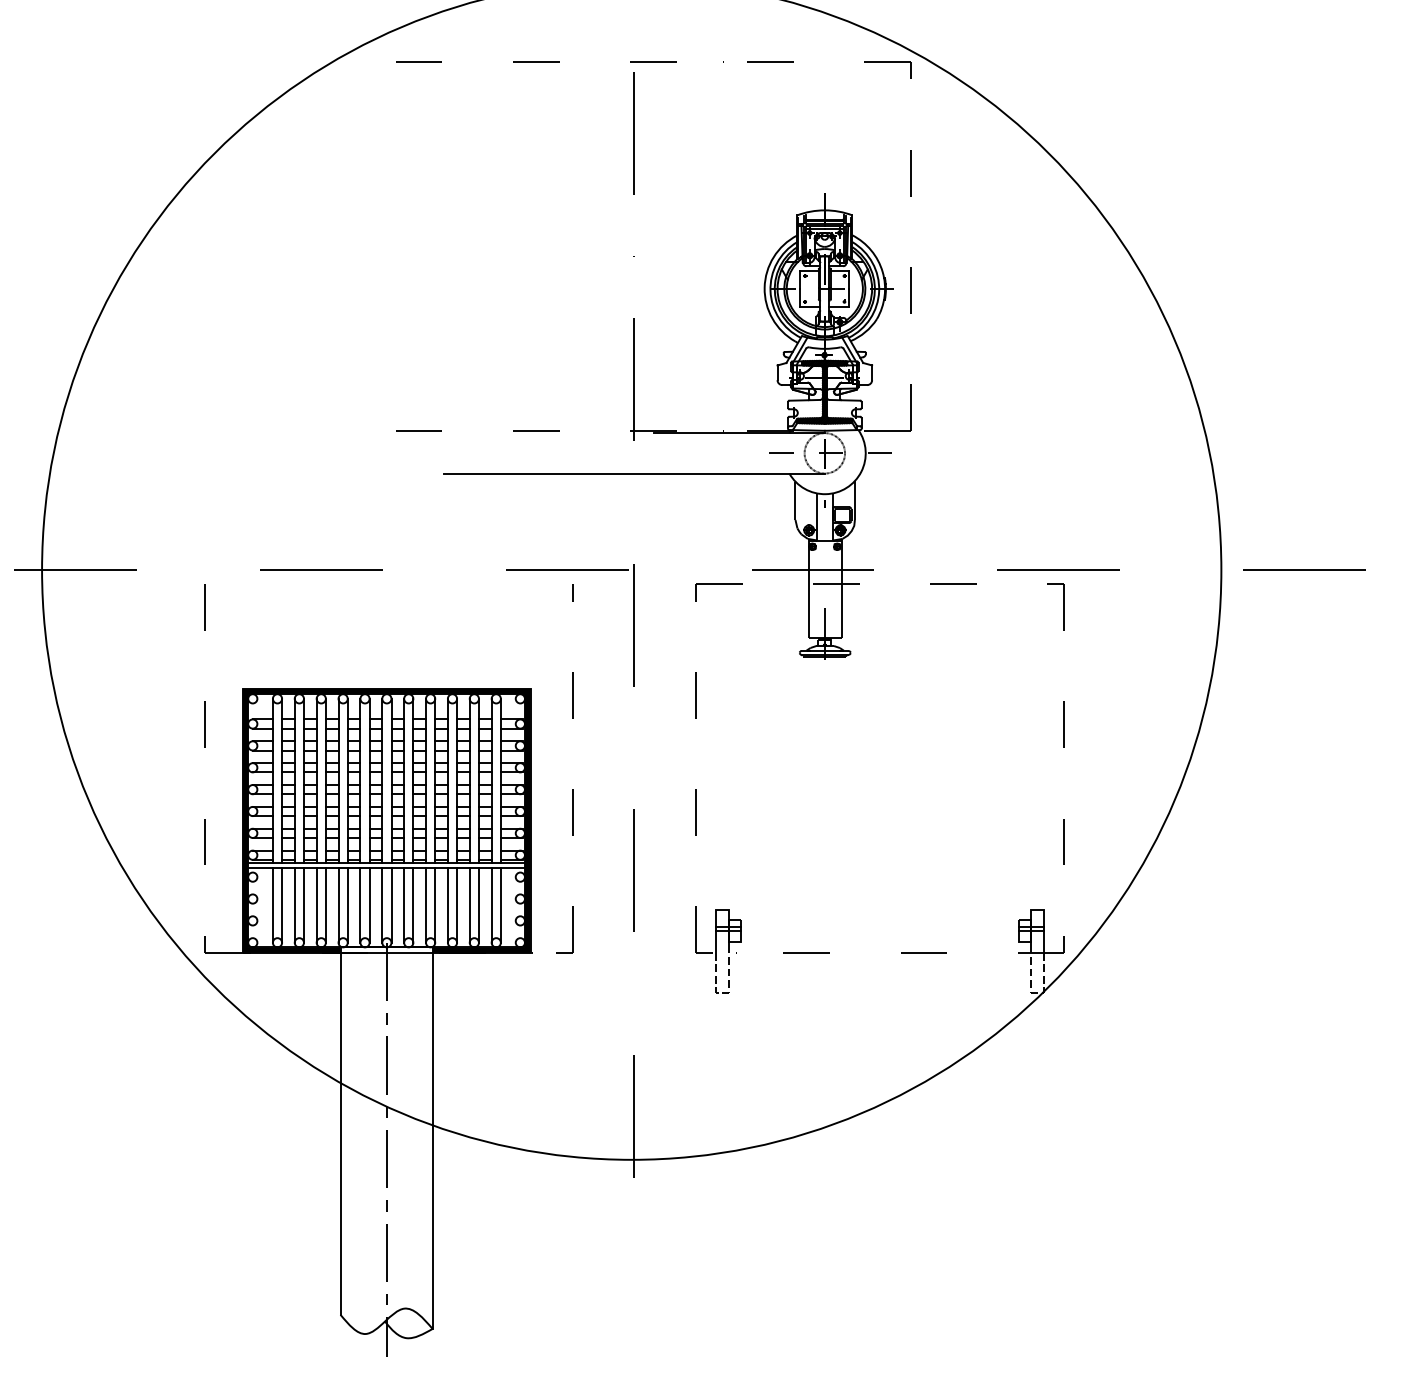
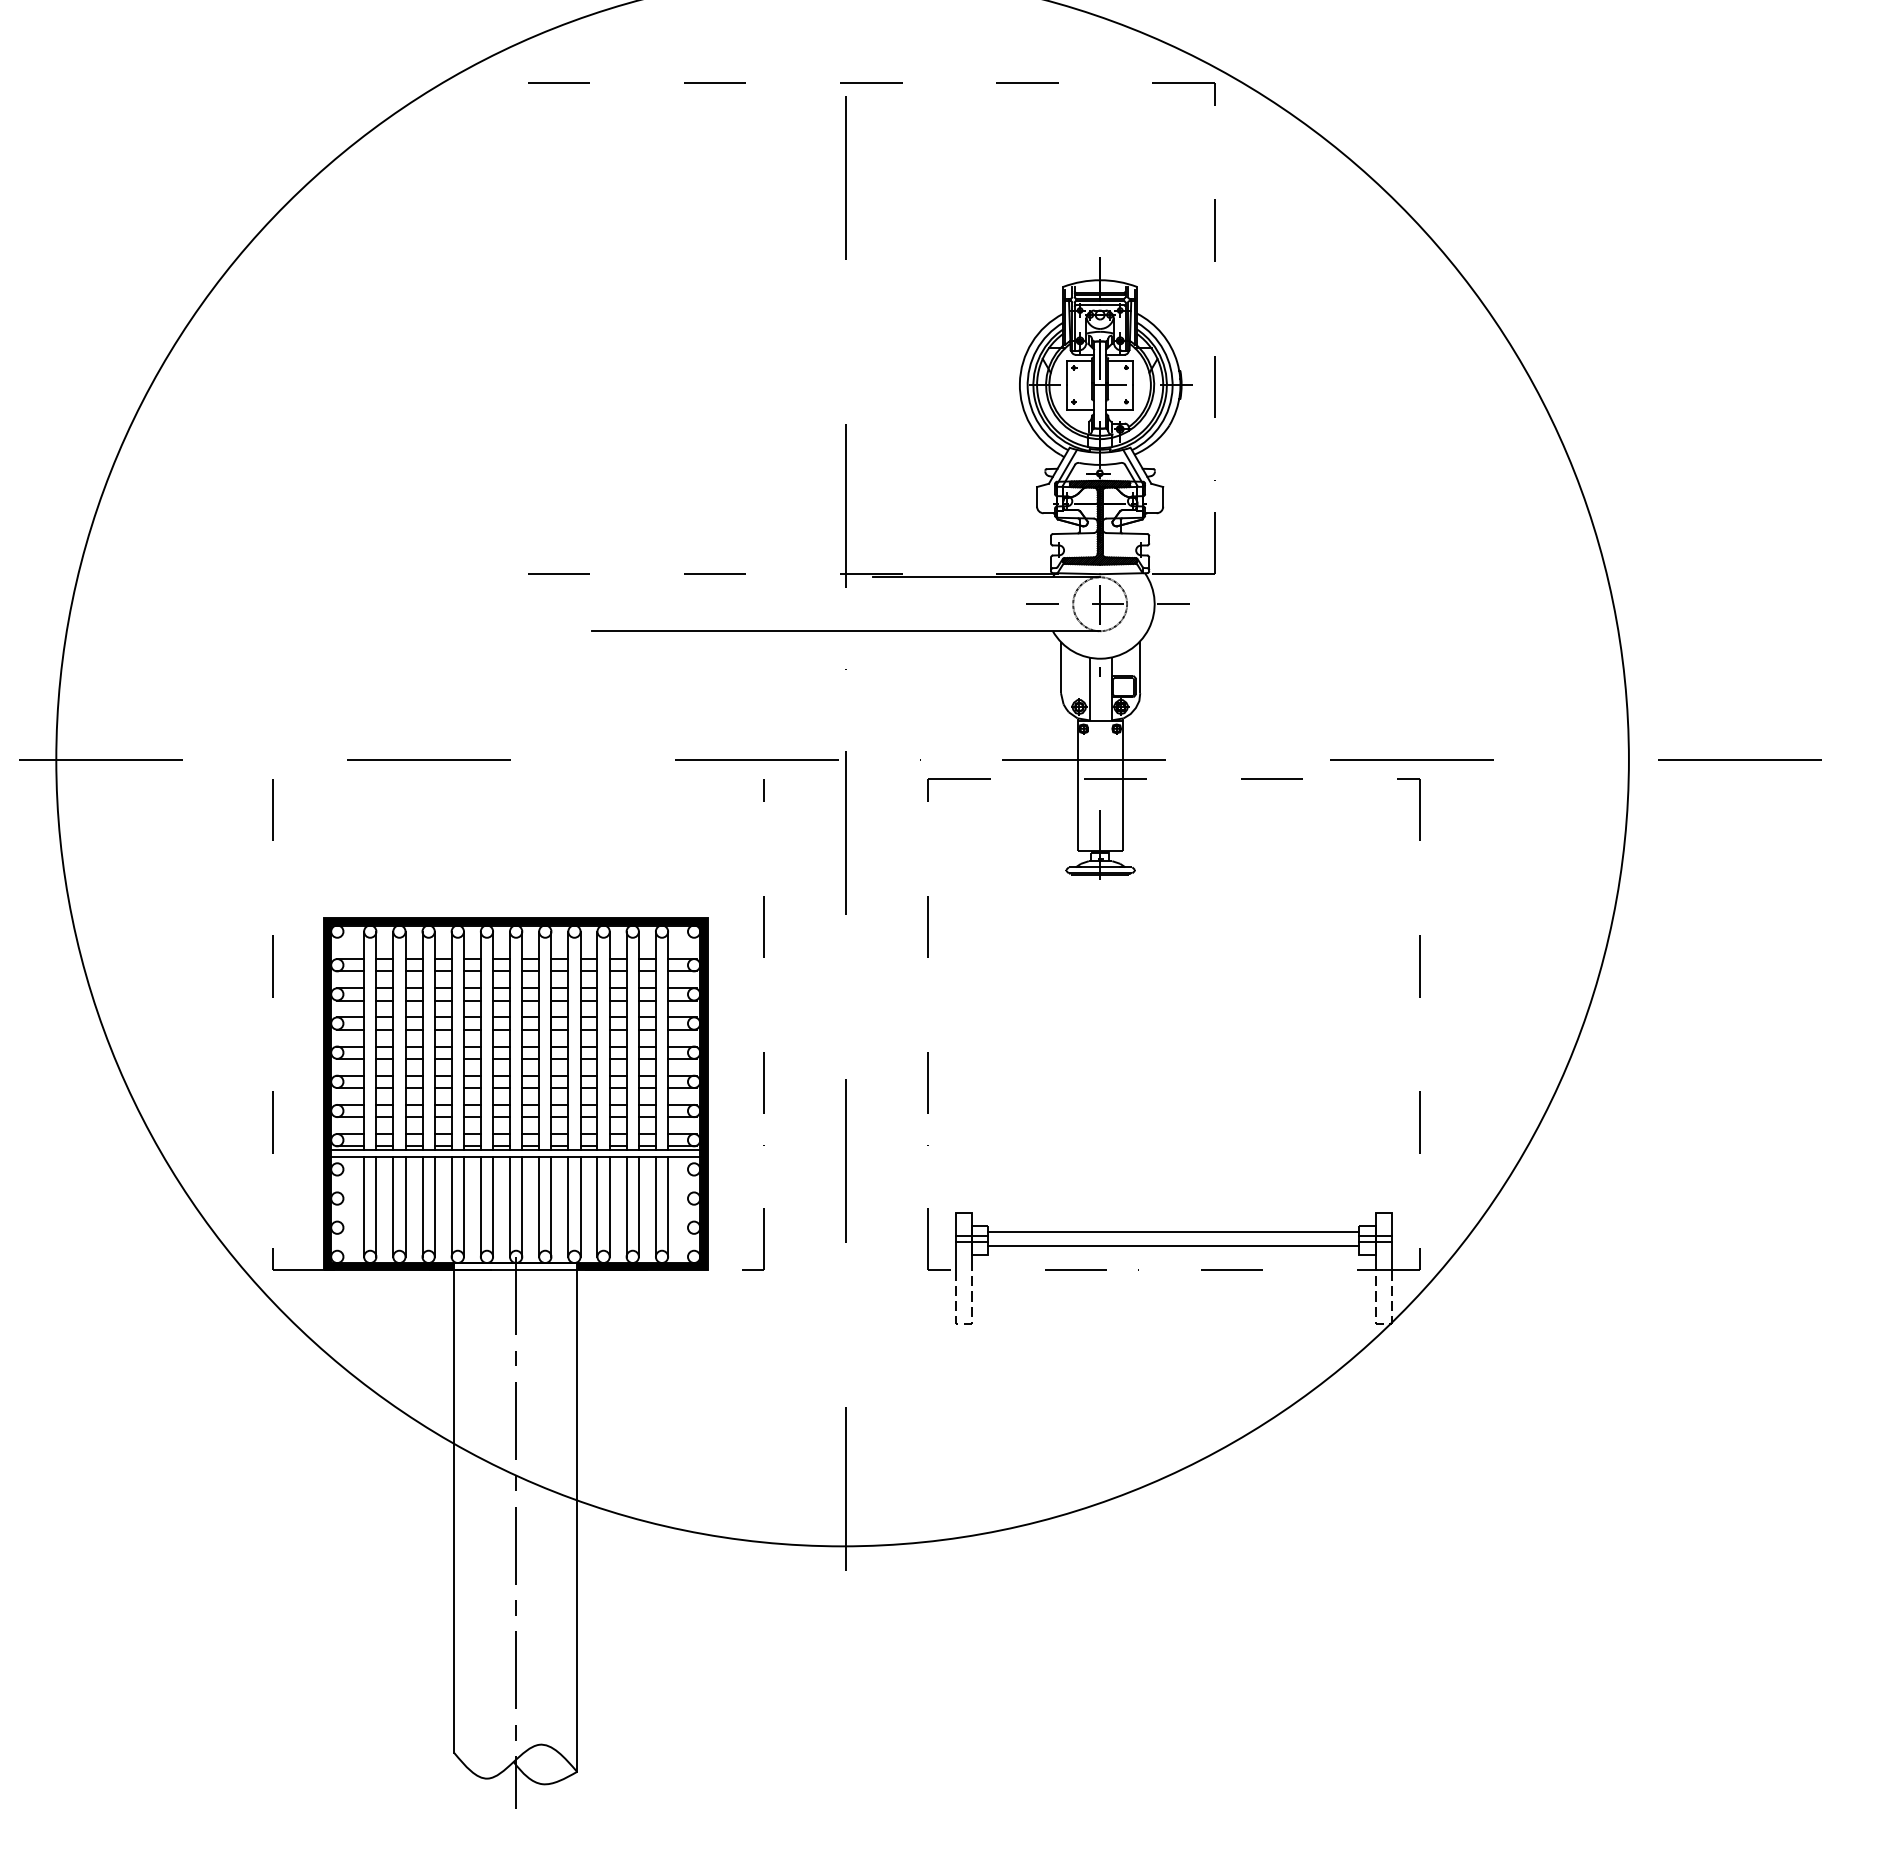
line: (879, 924) -> (1173, 1232), added
line: (879, 934) -> (1173, 1245), added

